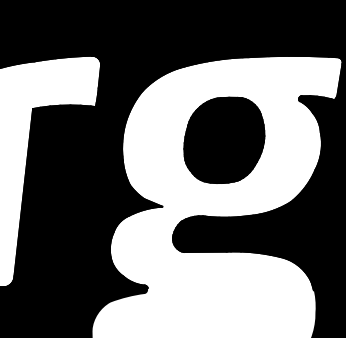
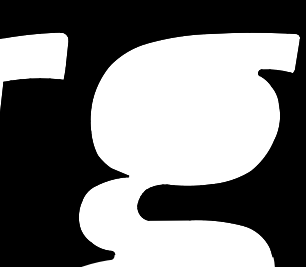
part: (224, 139) -> (187, 111), removed

